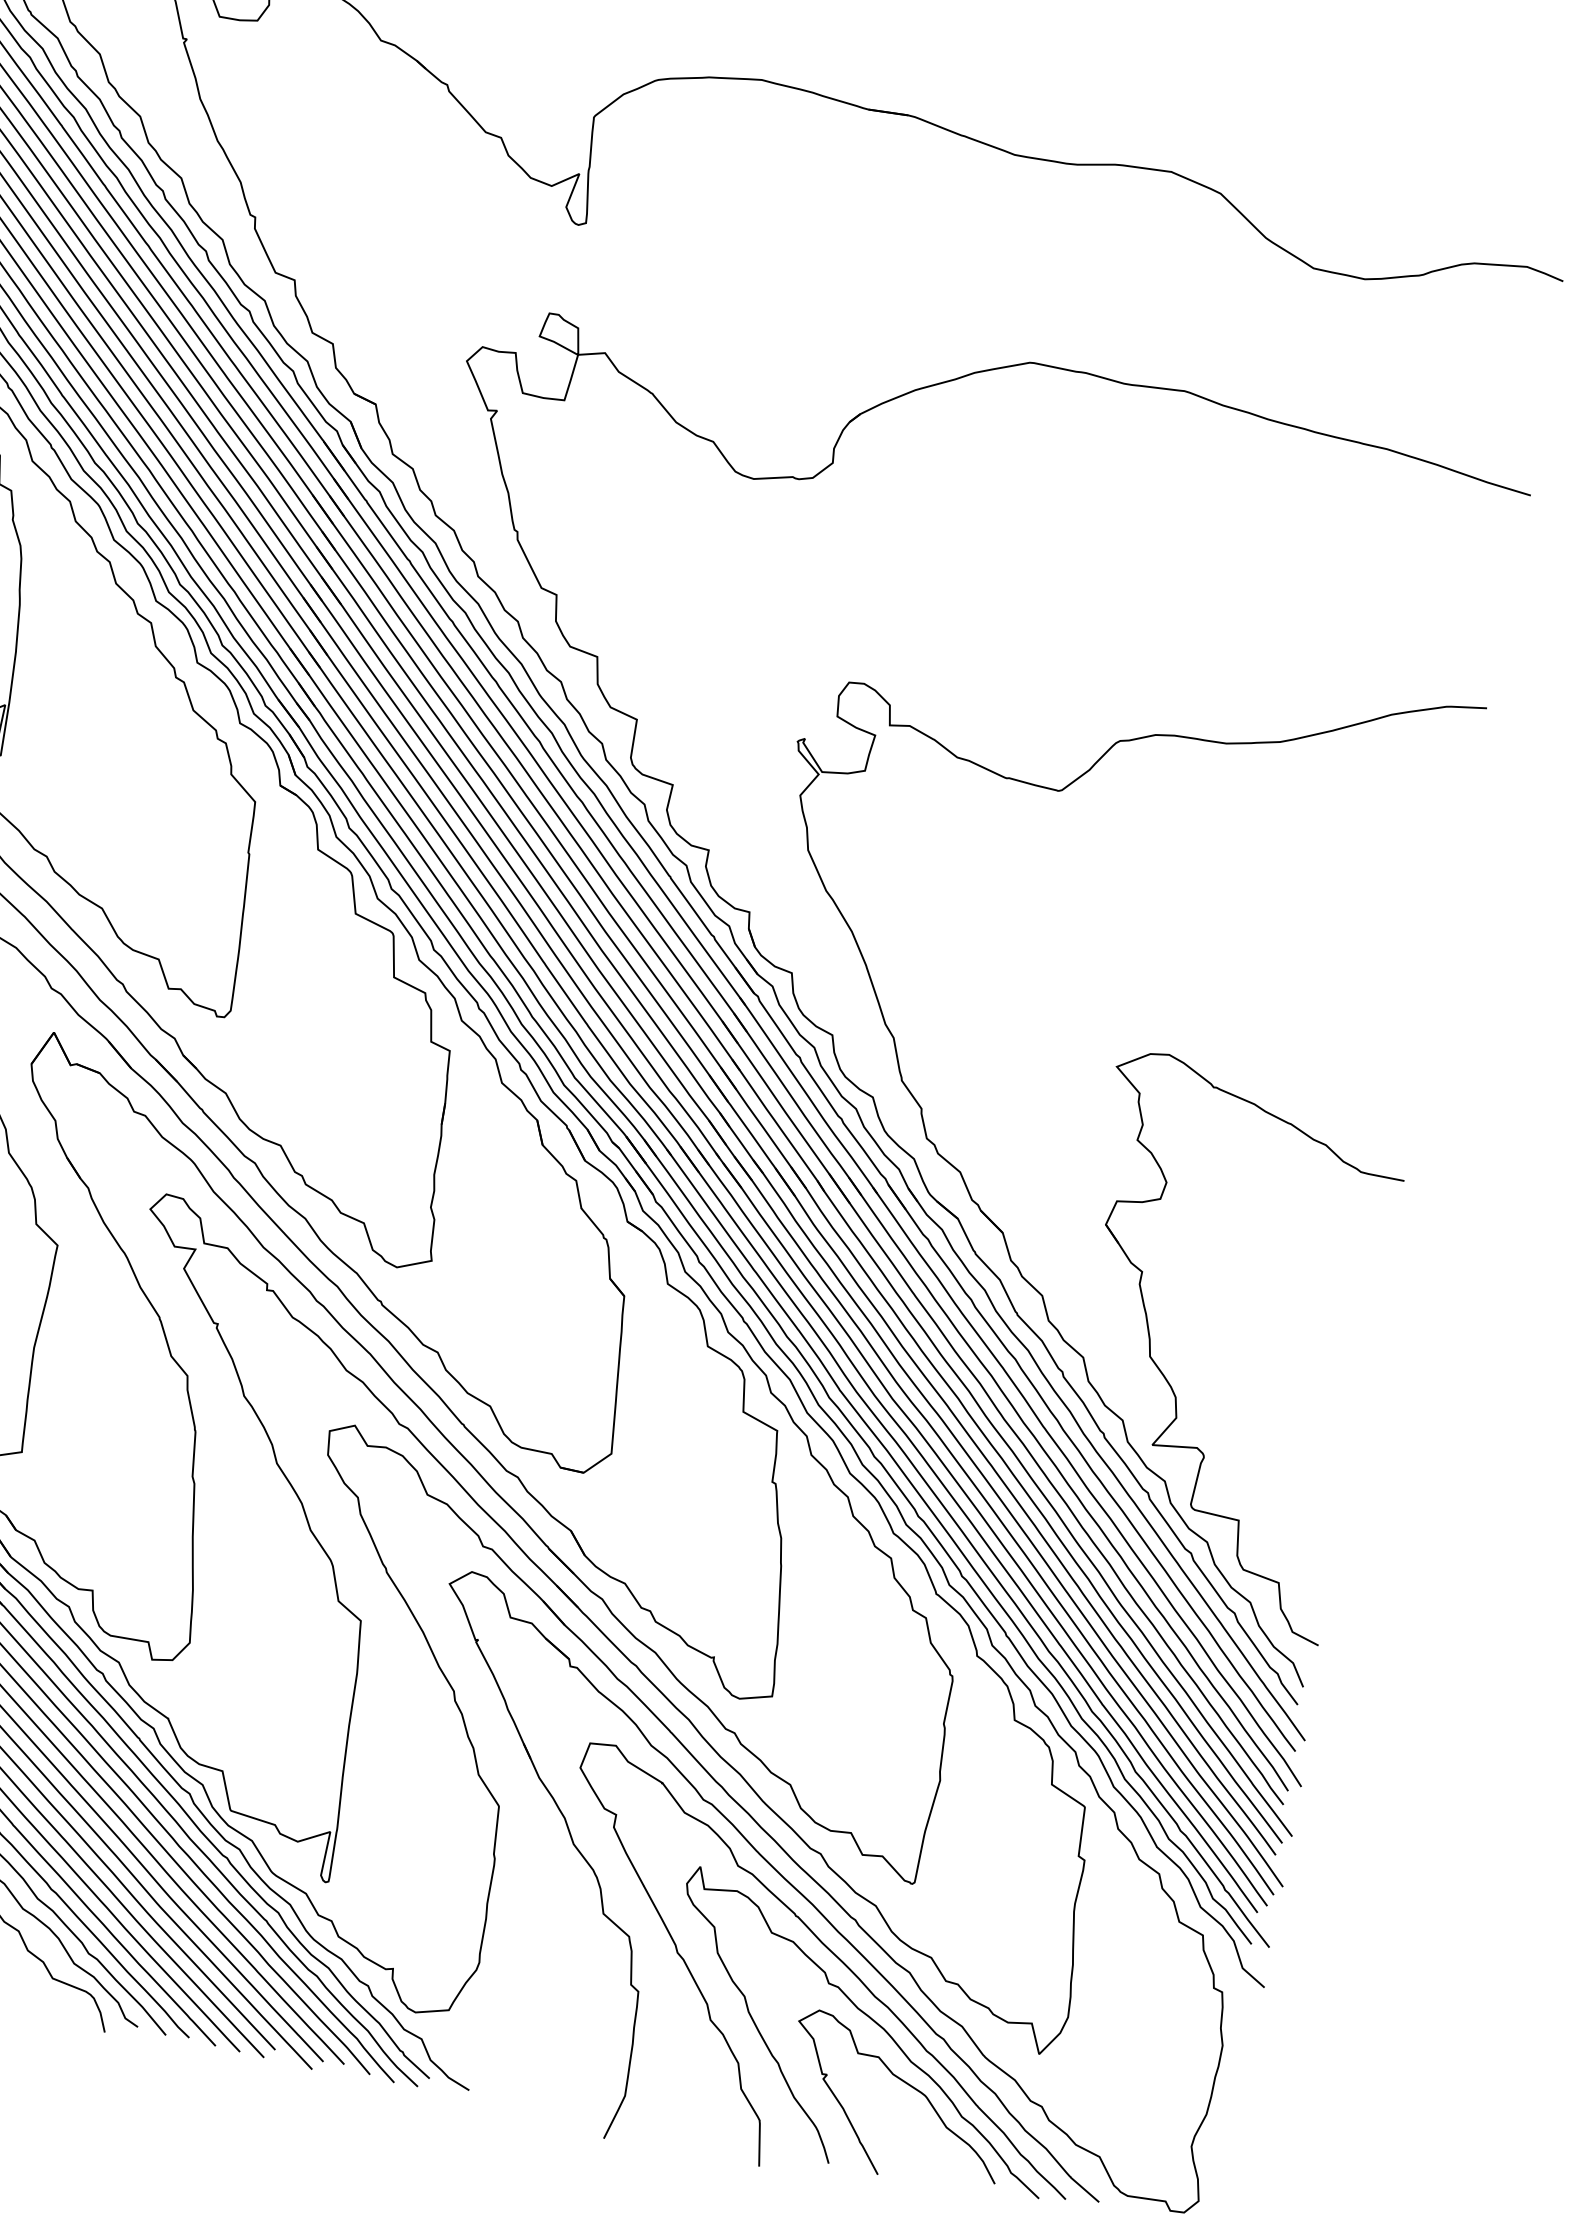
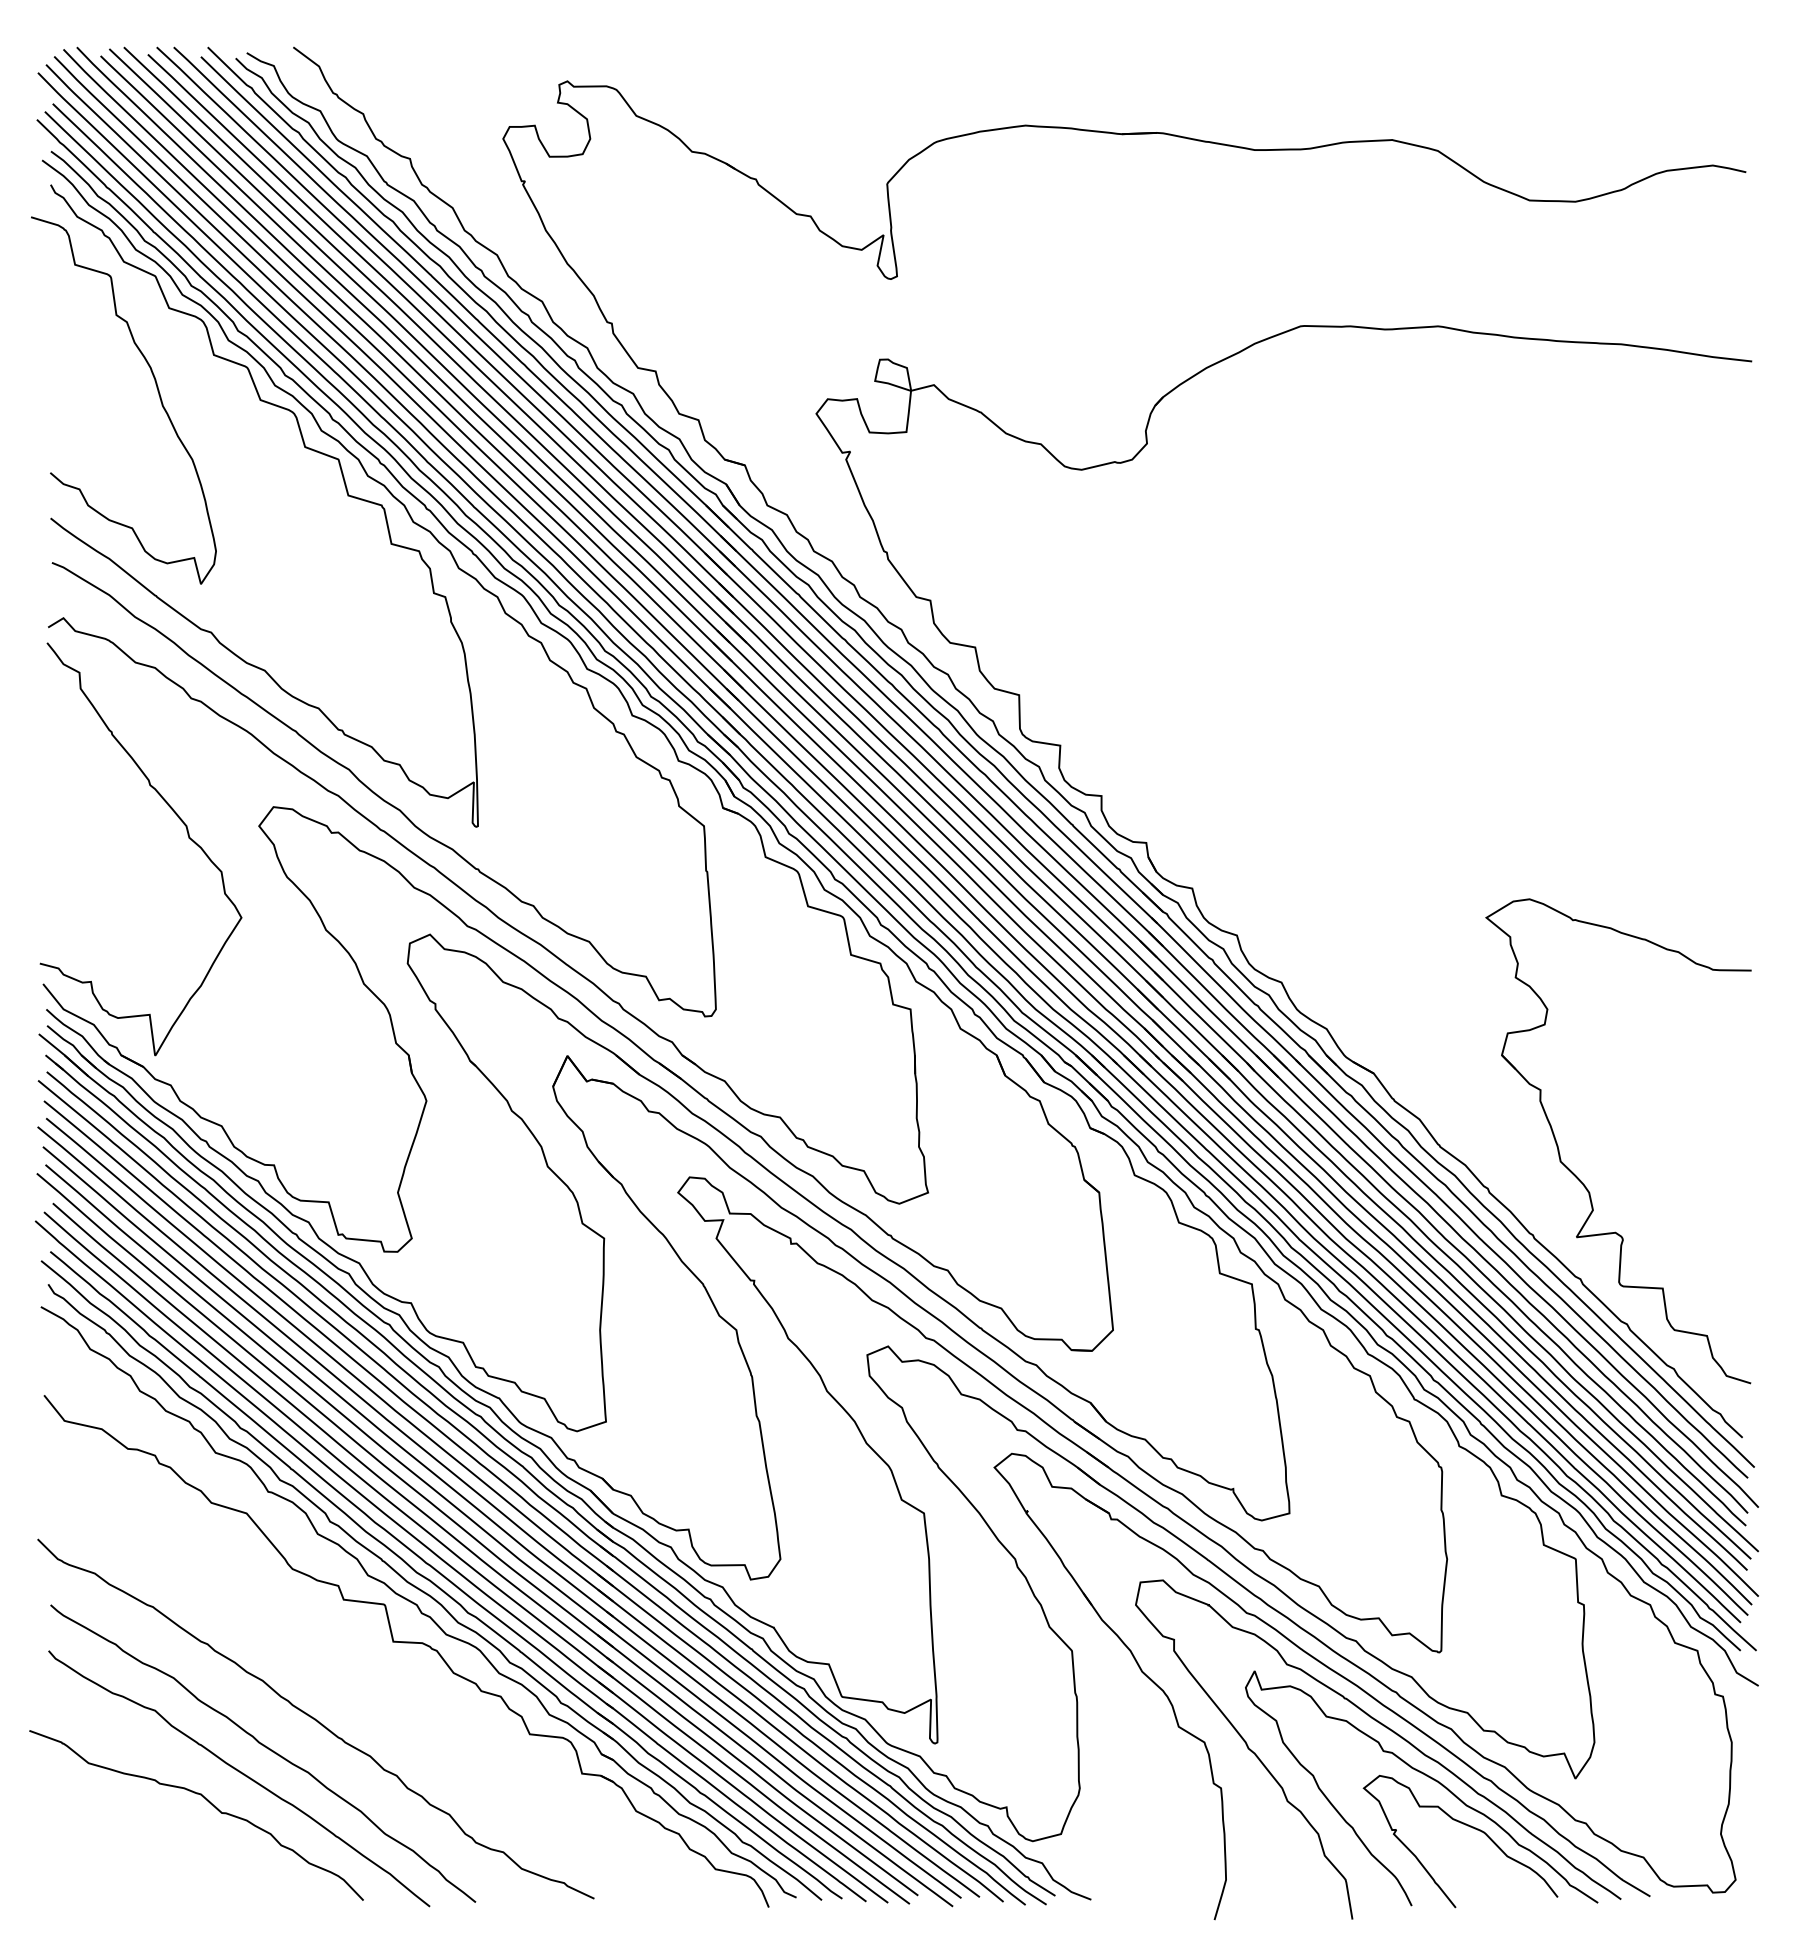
part: (964, 1179) -> (1373, 1038), removed

